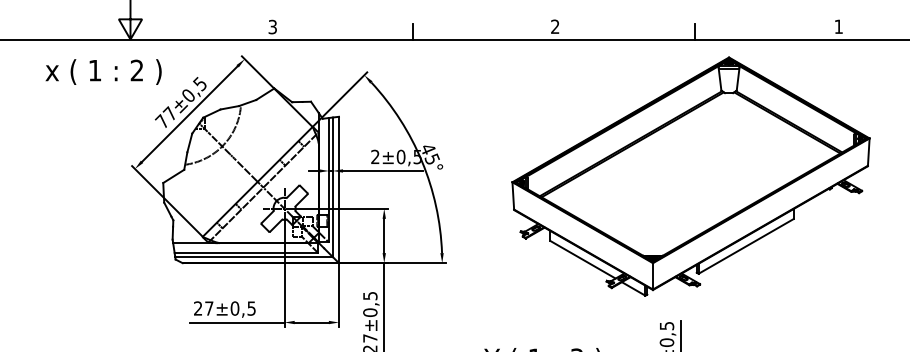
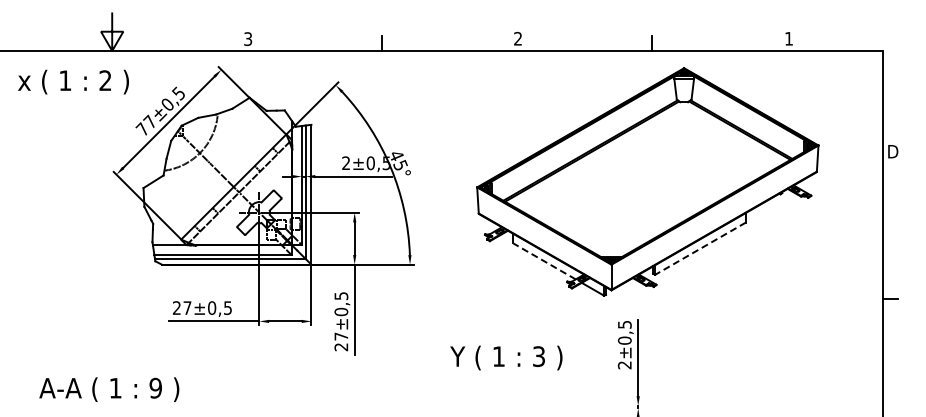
text: (103, 71) -> (73, 81), moved
line: (746, 246) -> (700, 248), solid -> dashed
line: (582, 259) -> (544, 261), solid -> dashed

